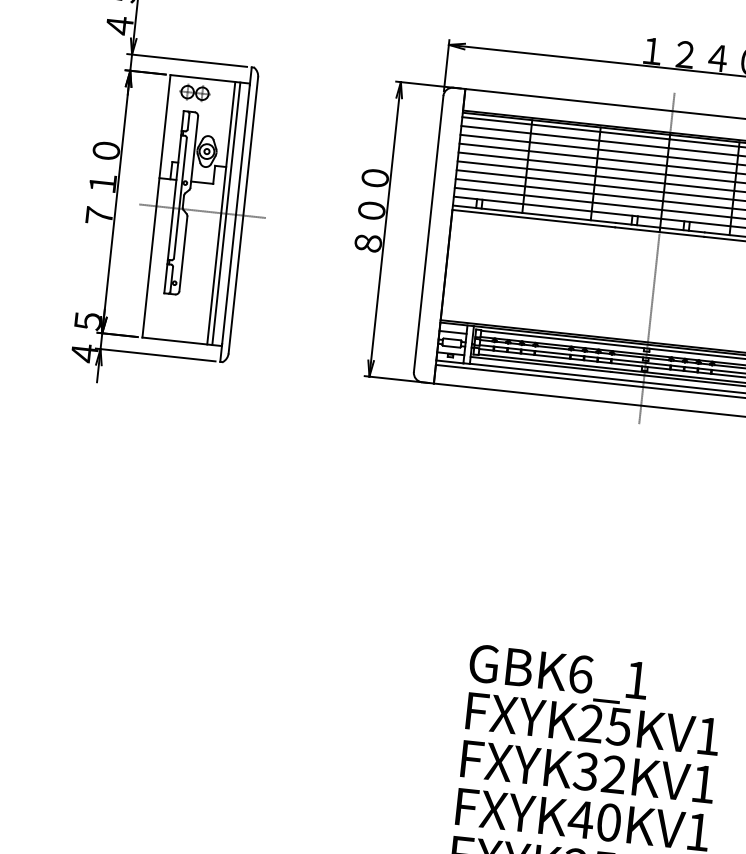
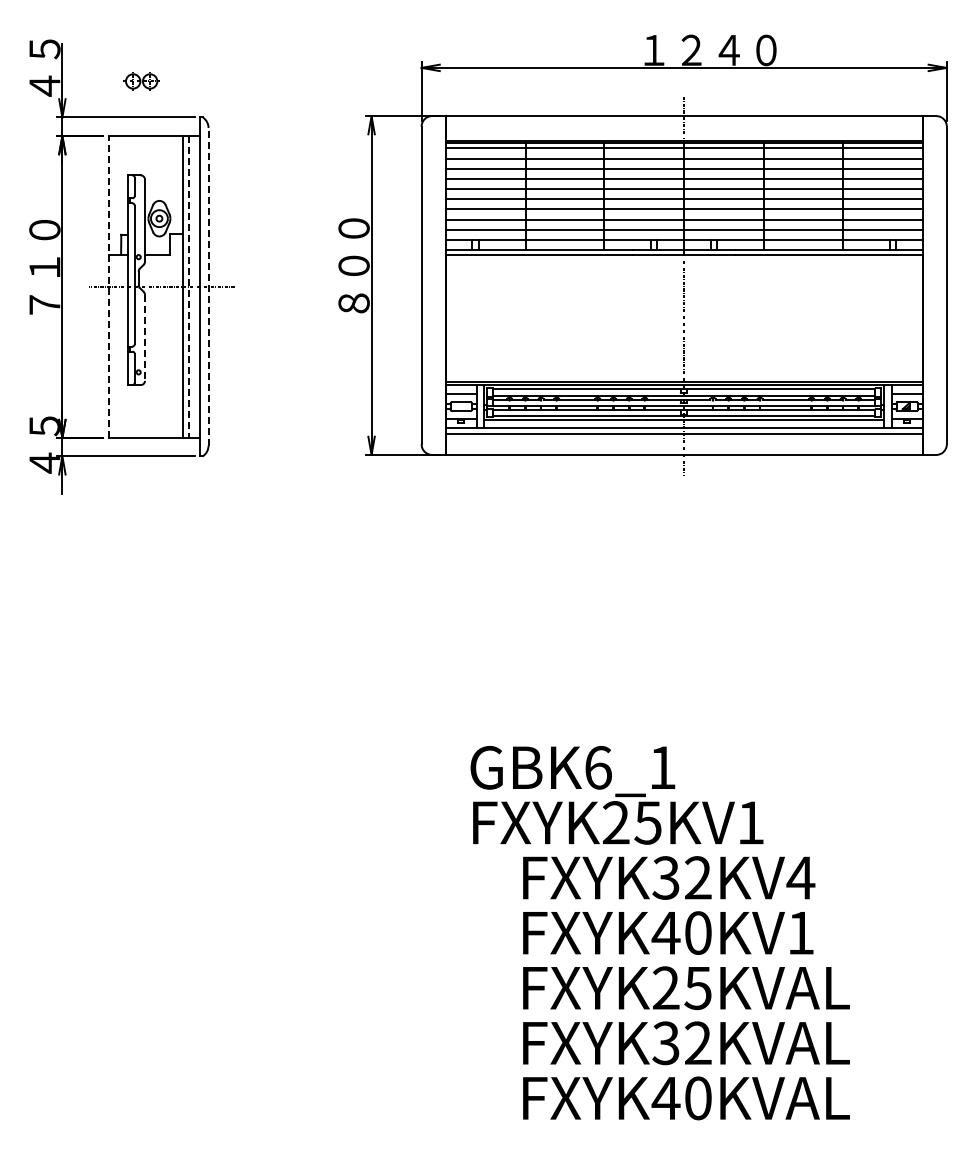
part: (194, 92) -> (141, 81), moved
line: (156, 206) -> (108, 287), solid -> dashed
line: (225, 214) -> (188, 287), solid -> dashed
line: (243, 215) -> (208, 286), solid -> dashed
line: (183, 253) -> (145, 337), solid -> dashed
text: (594, 700) -> (616, 795), moved
text: (702, 783) -> (800, 877), FXYK32KV1 -> FXYK32KV4

